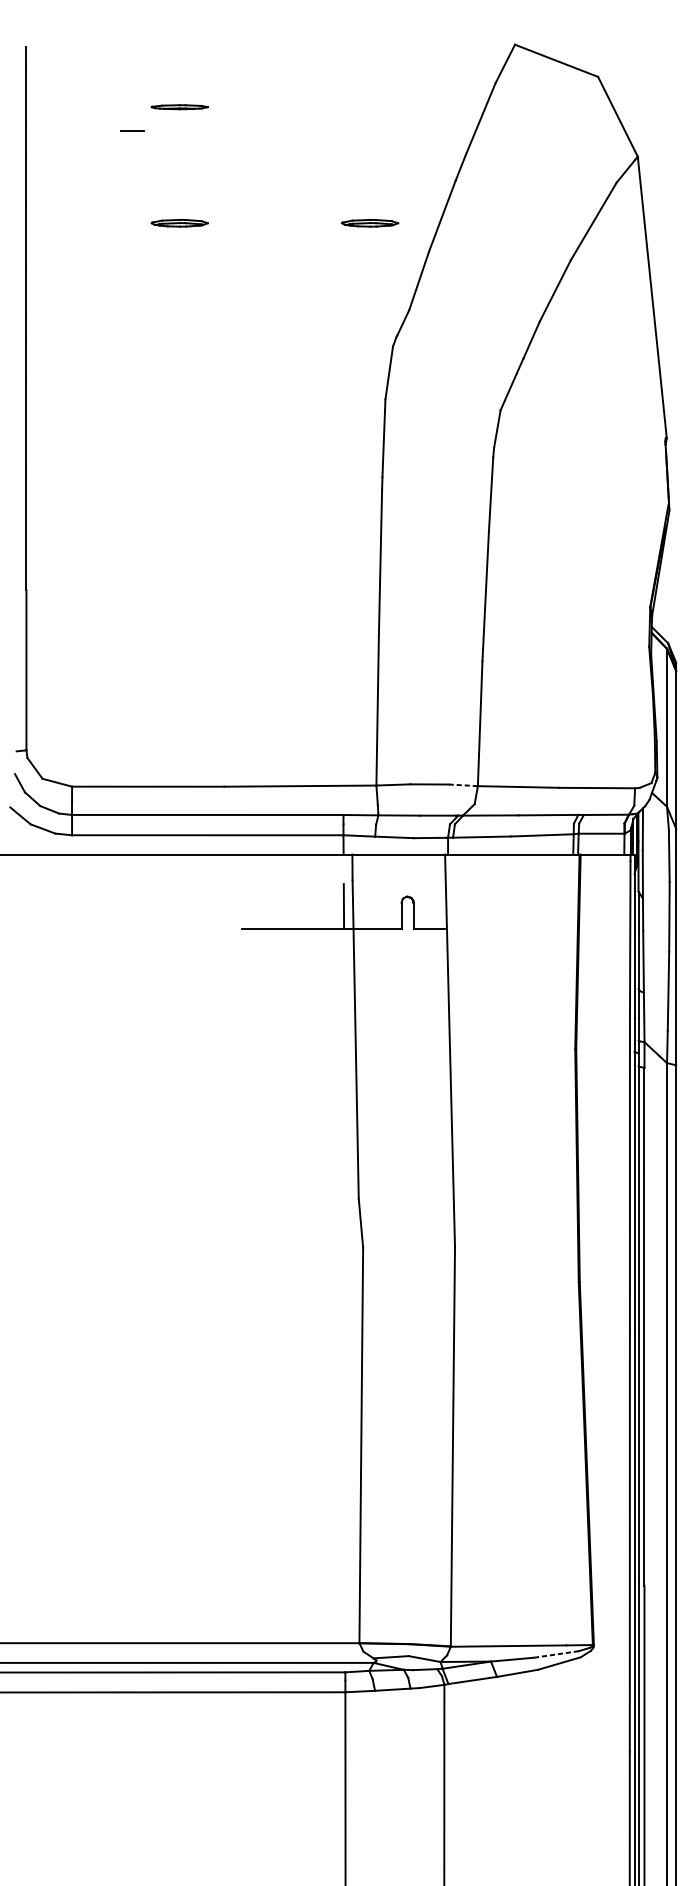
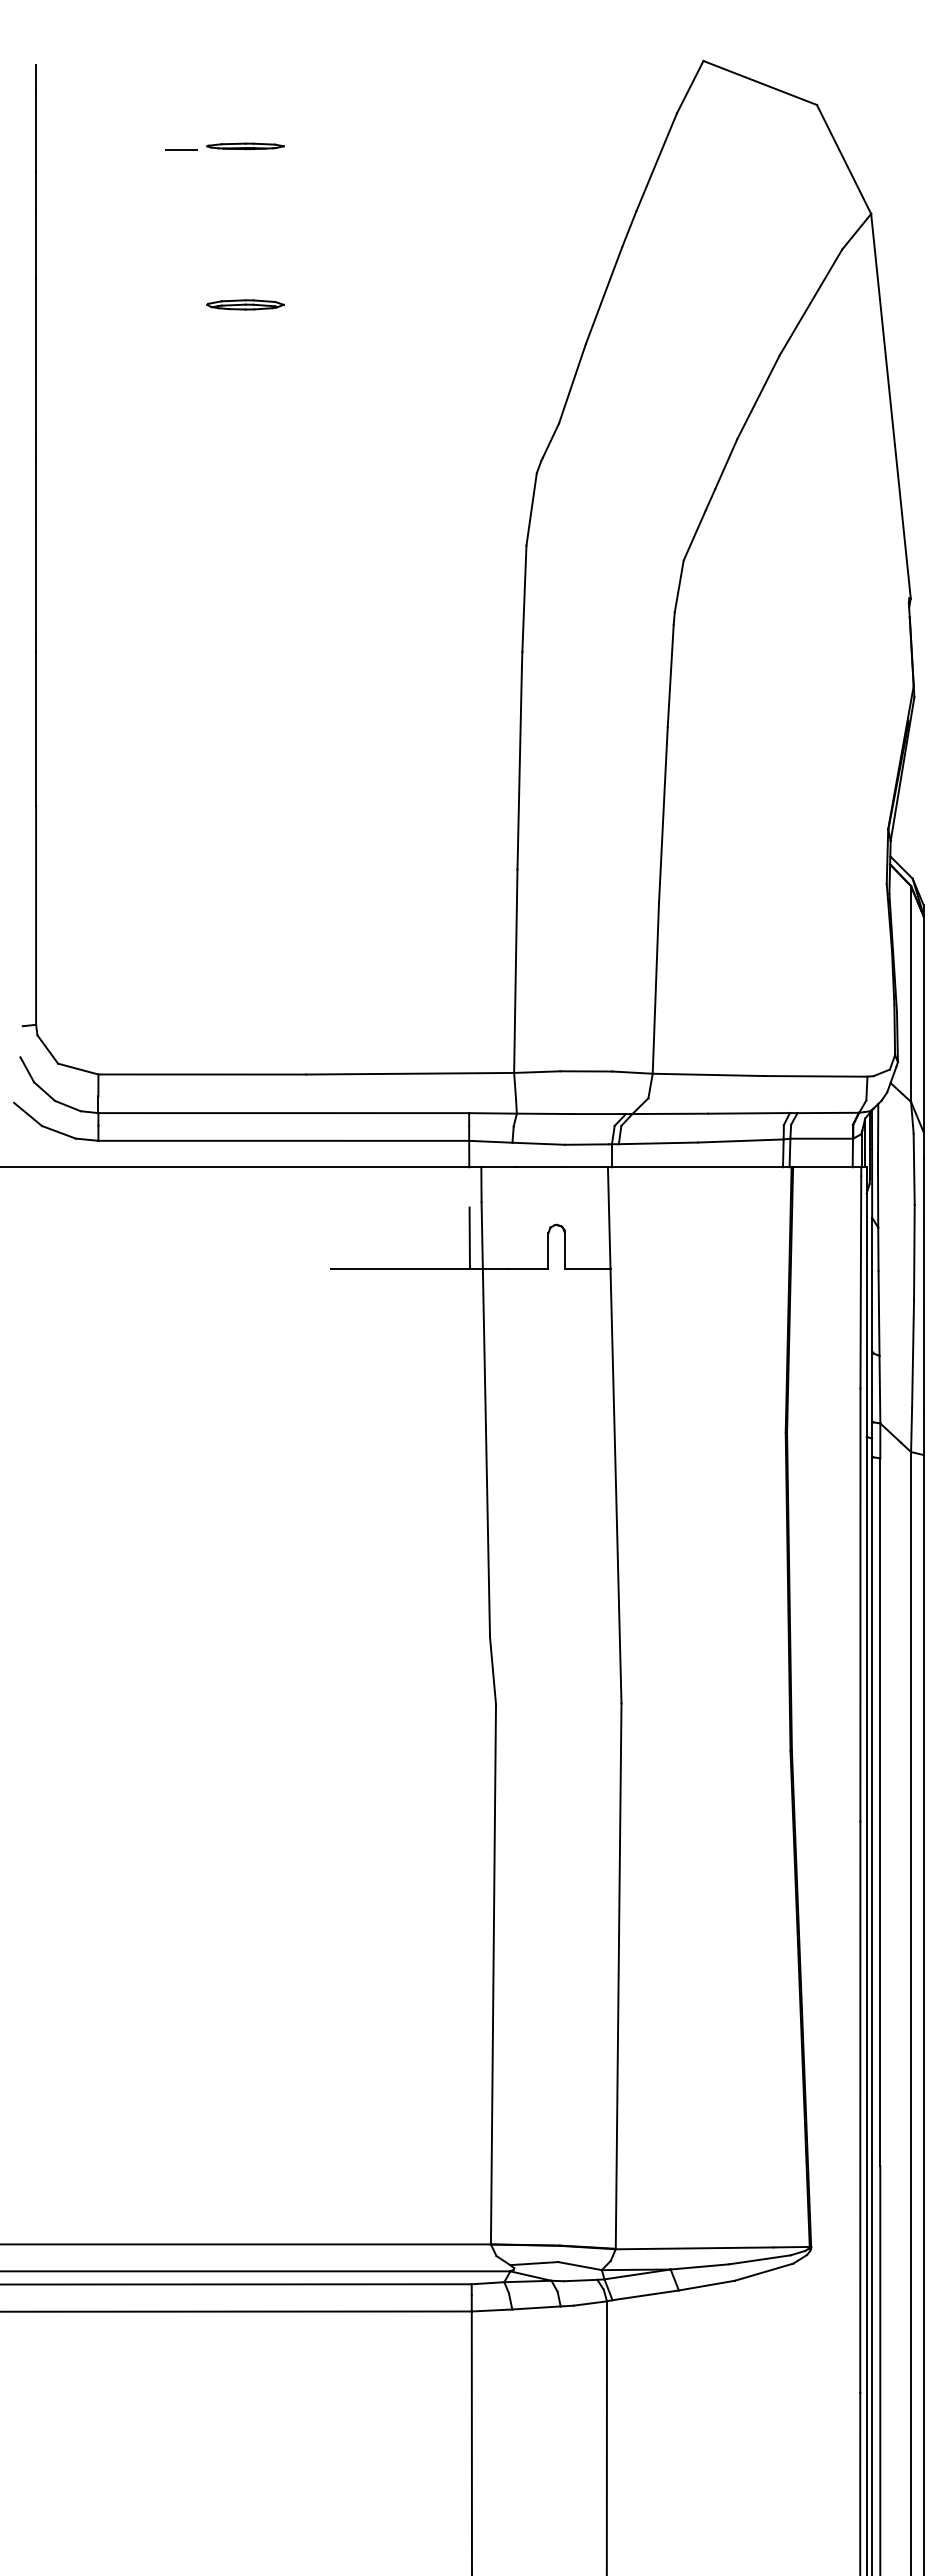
line: (132, 130) -> (181, 149), moved
part: (370, 222) -> (505, 304), removed
line: (463, 785) -> (632, 1072), dashed -> solid
line: (556, 1654) -> (759, 2259), dashed -> solid

